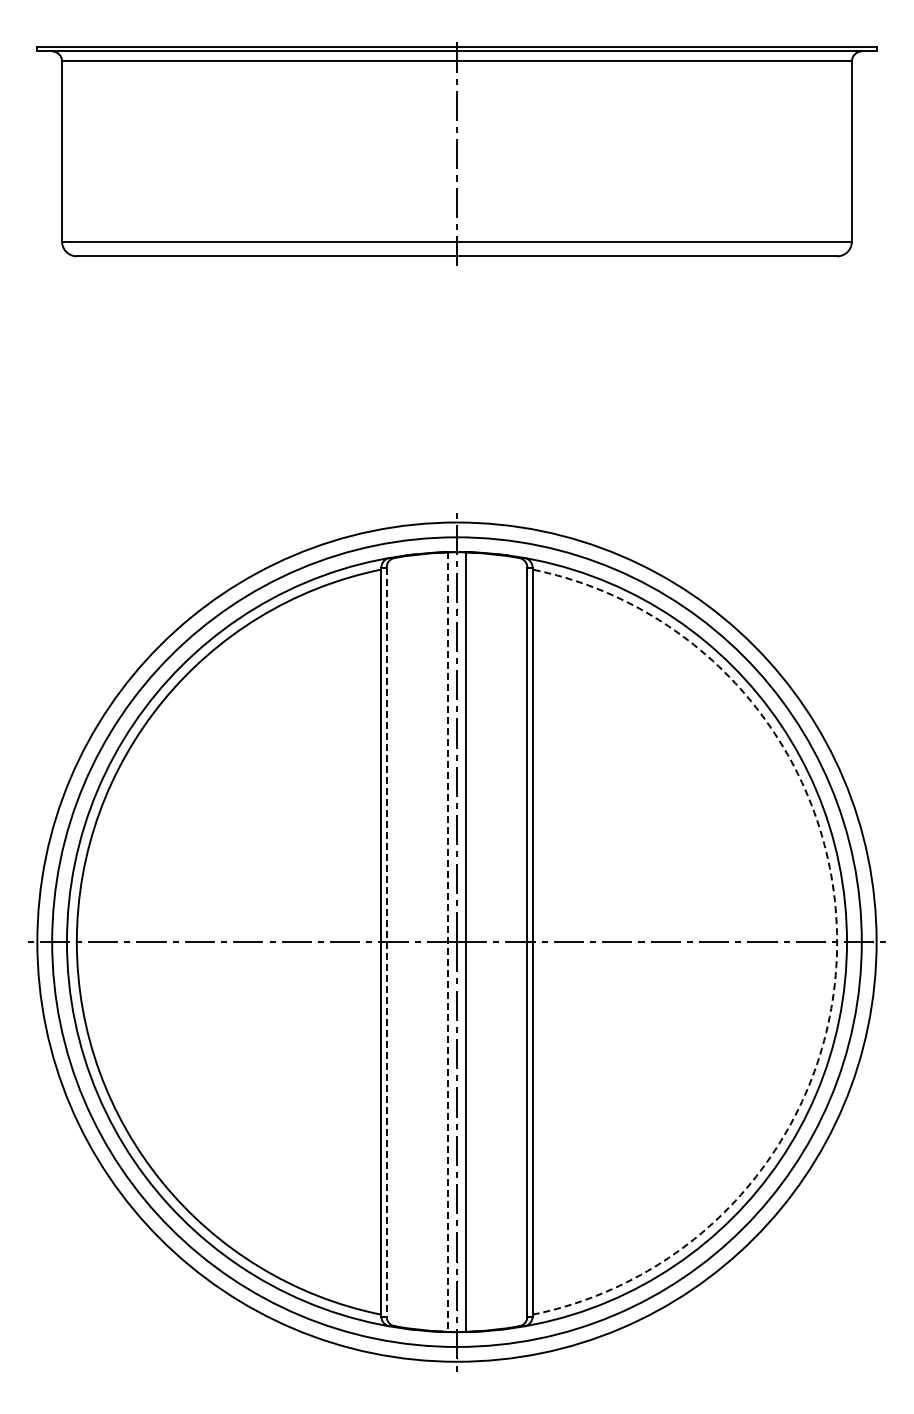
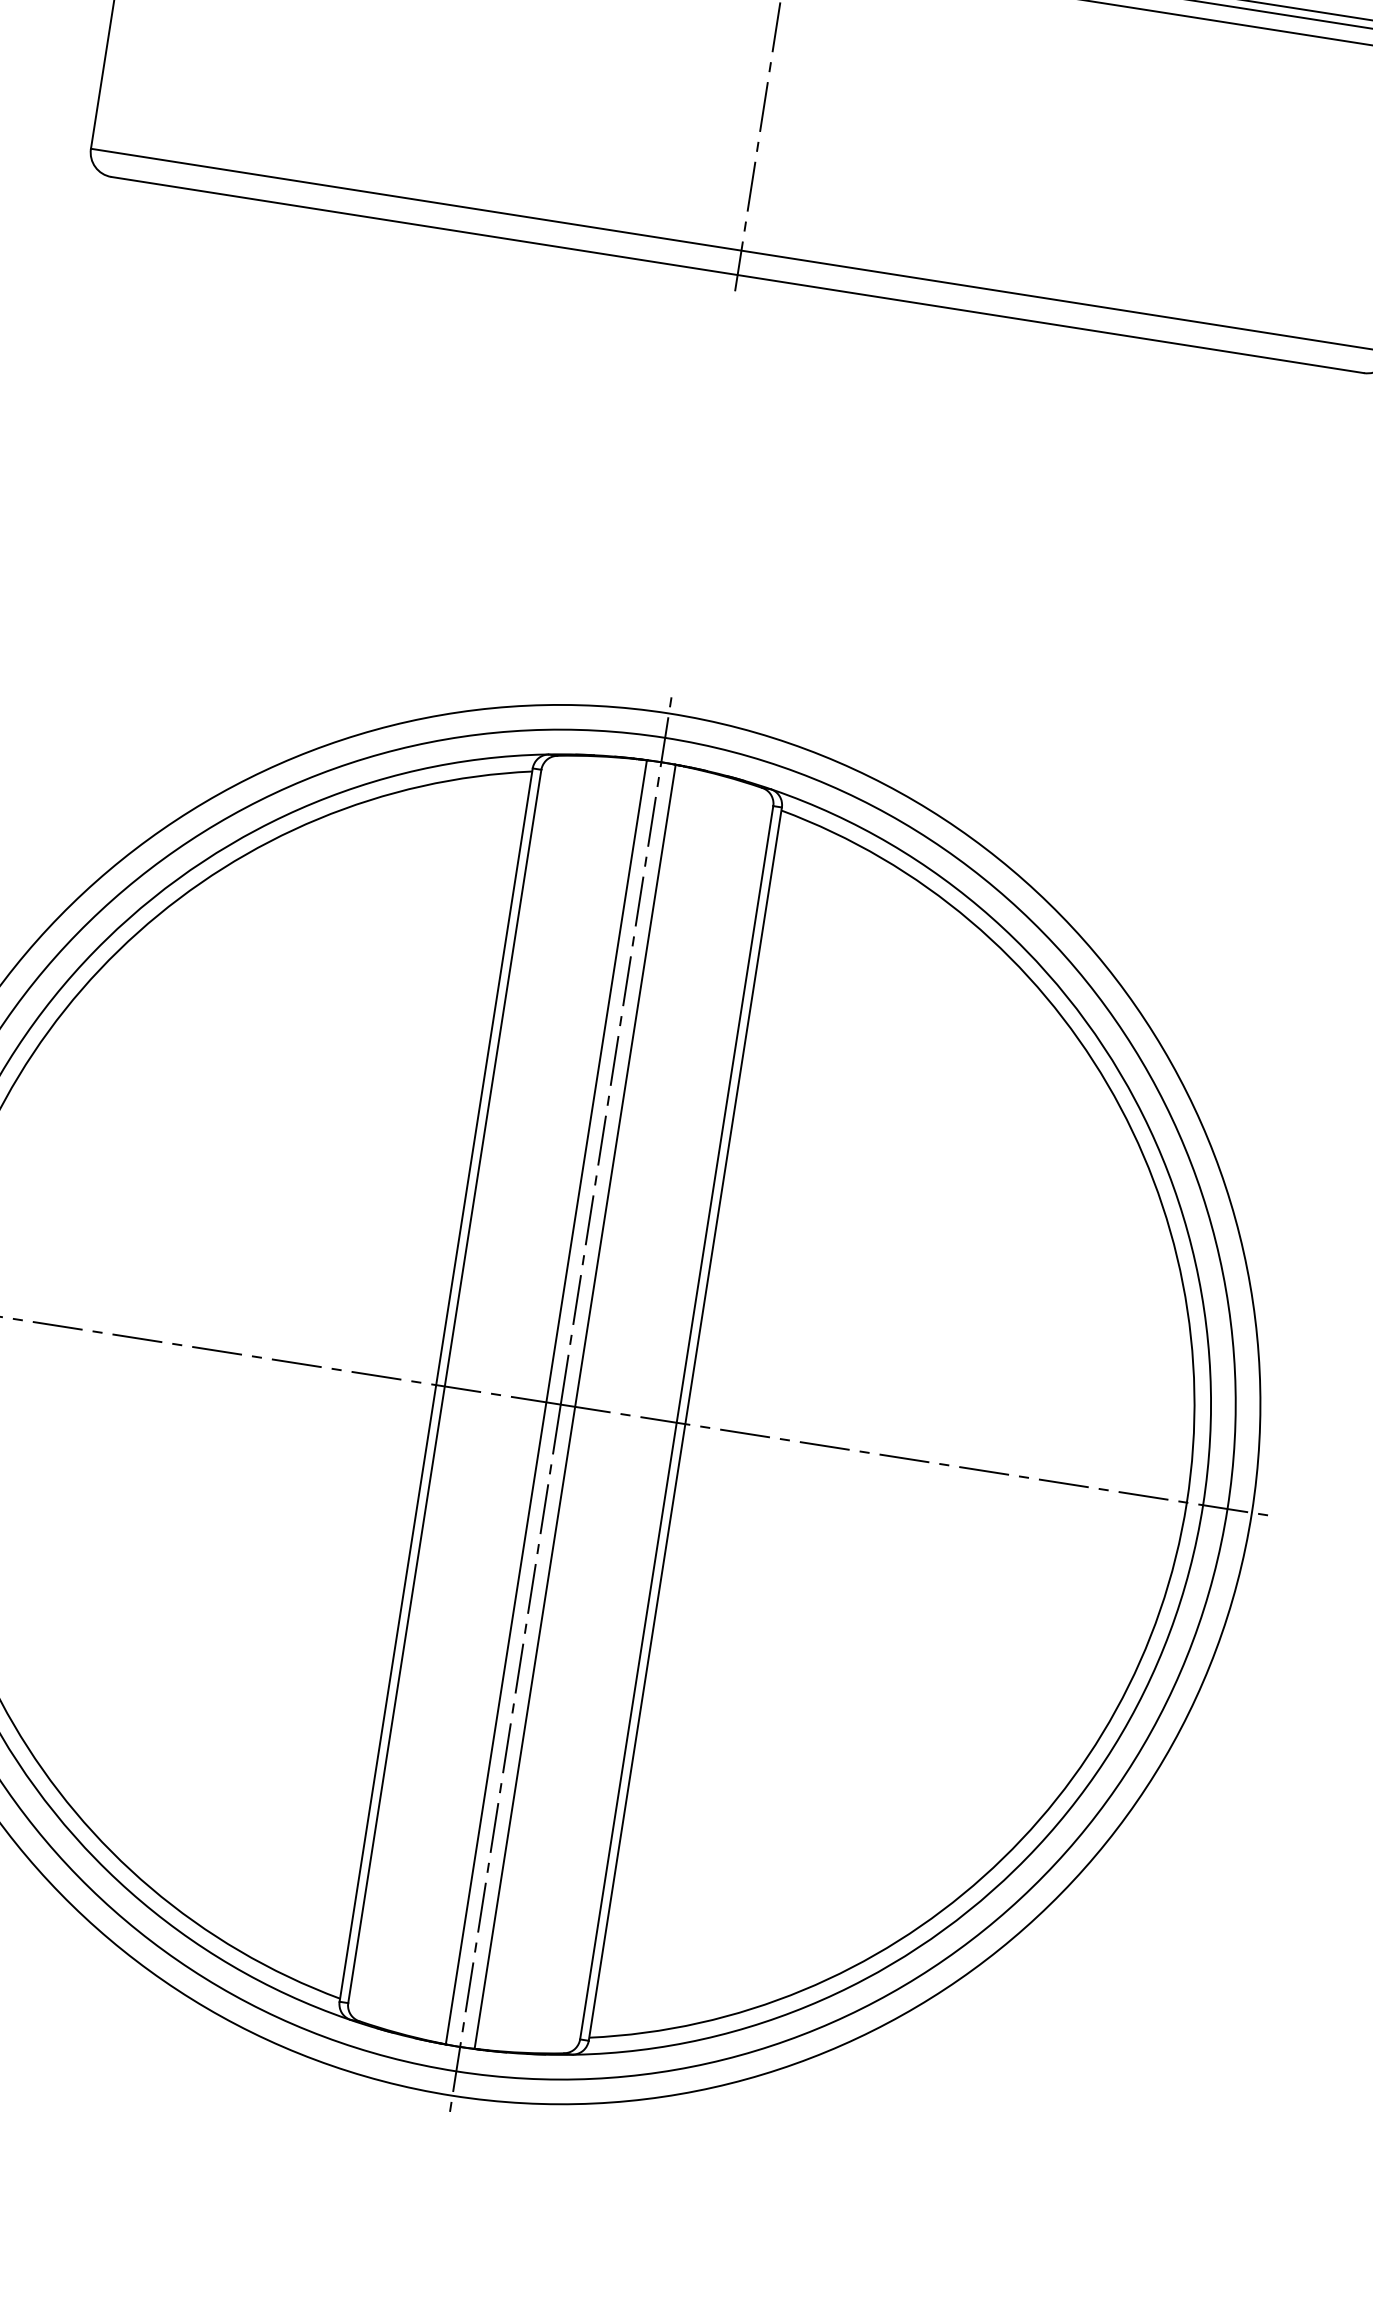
line: (386, 942) -> (444, 1387), dashed -> solid
line: (448, 942) -> (546, 1402), dashed -> solid
arc: (837, 942) -> (1187, 1503), dashed -> solid

